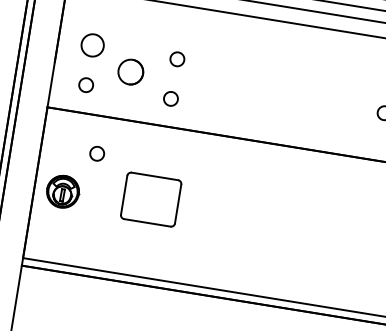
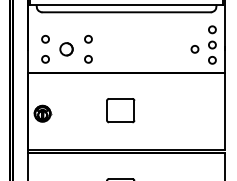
part: (92, 45) -> (45, 39), size x0.62
part: (97, 152) -> (56, 91), removed
part: (150, 199) -> (120, 110), moved

